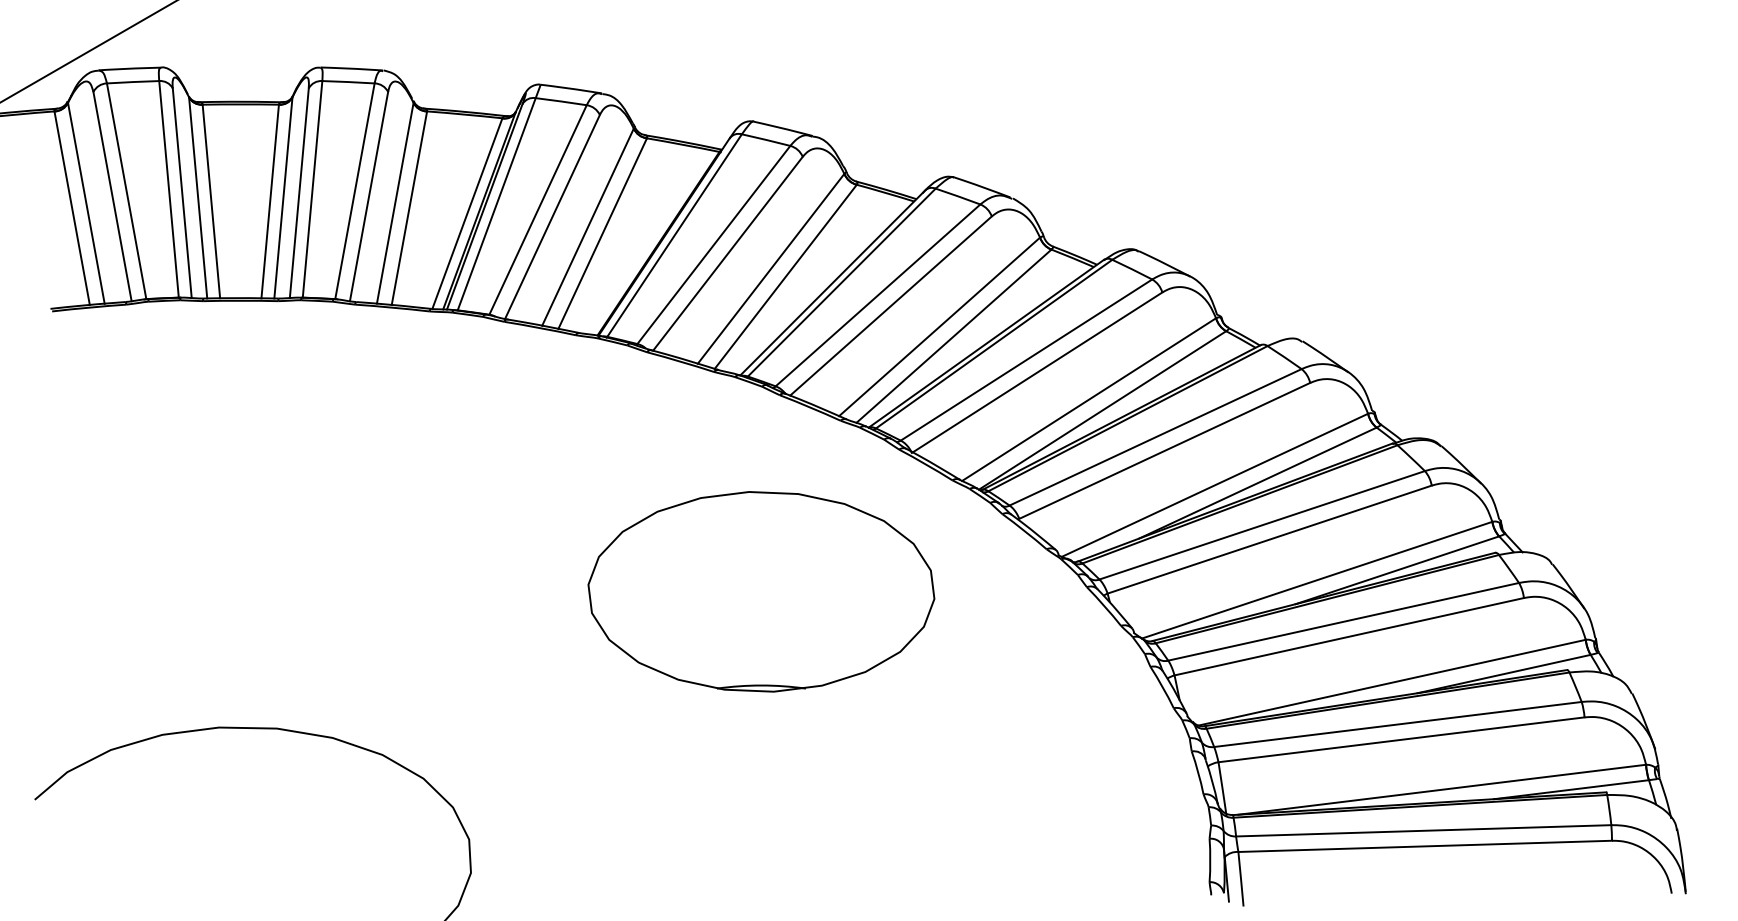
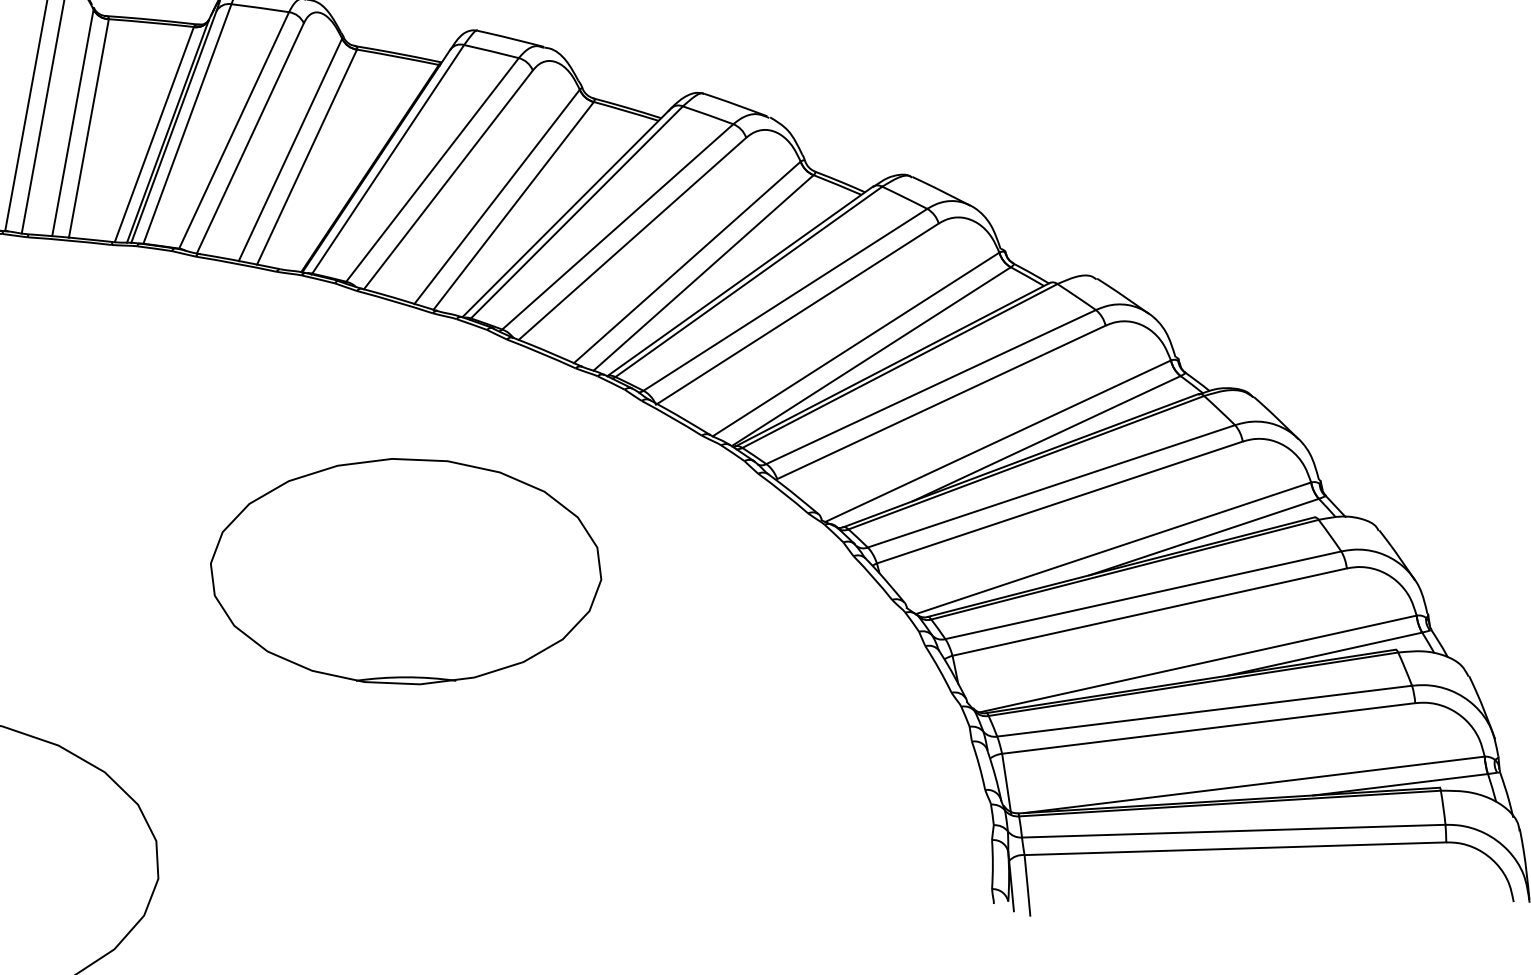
part: (761, 591) -> (406, 571), moved

